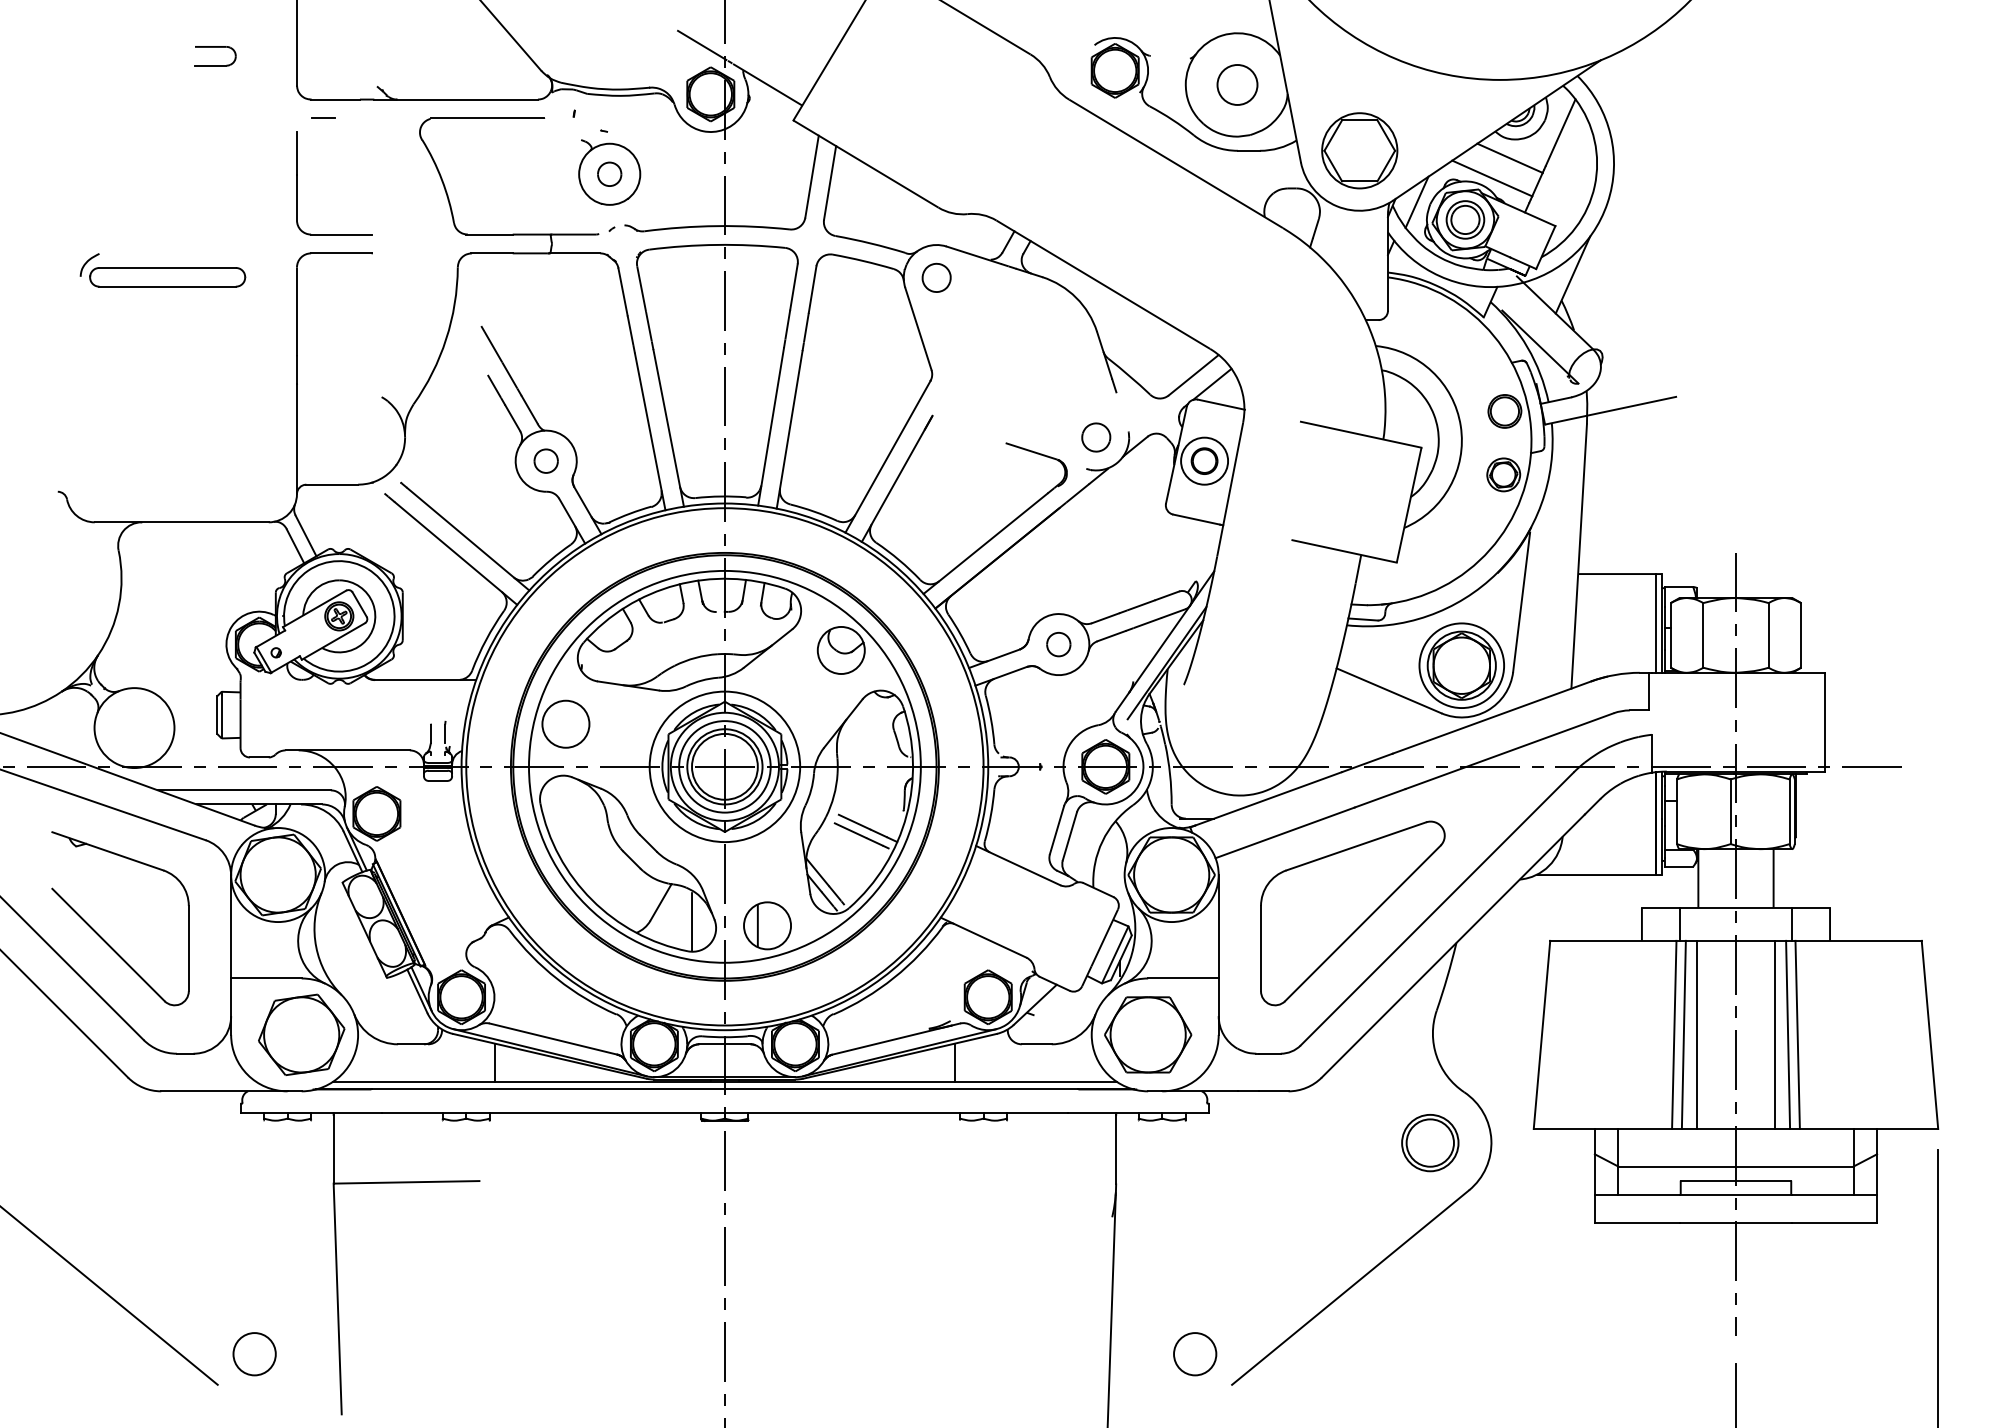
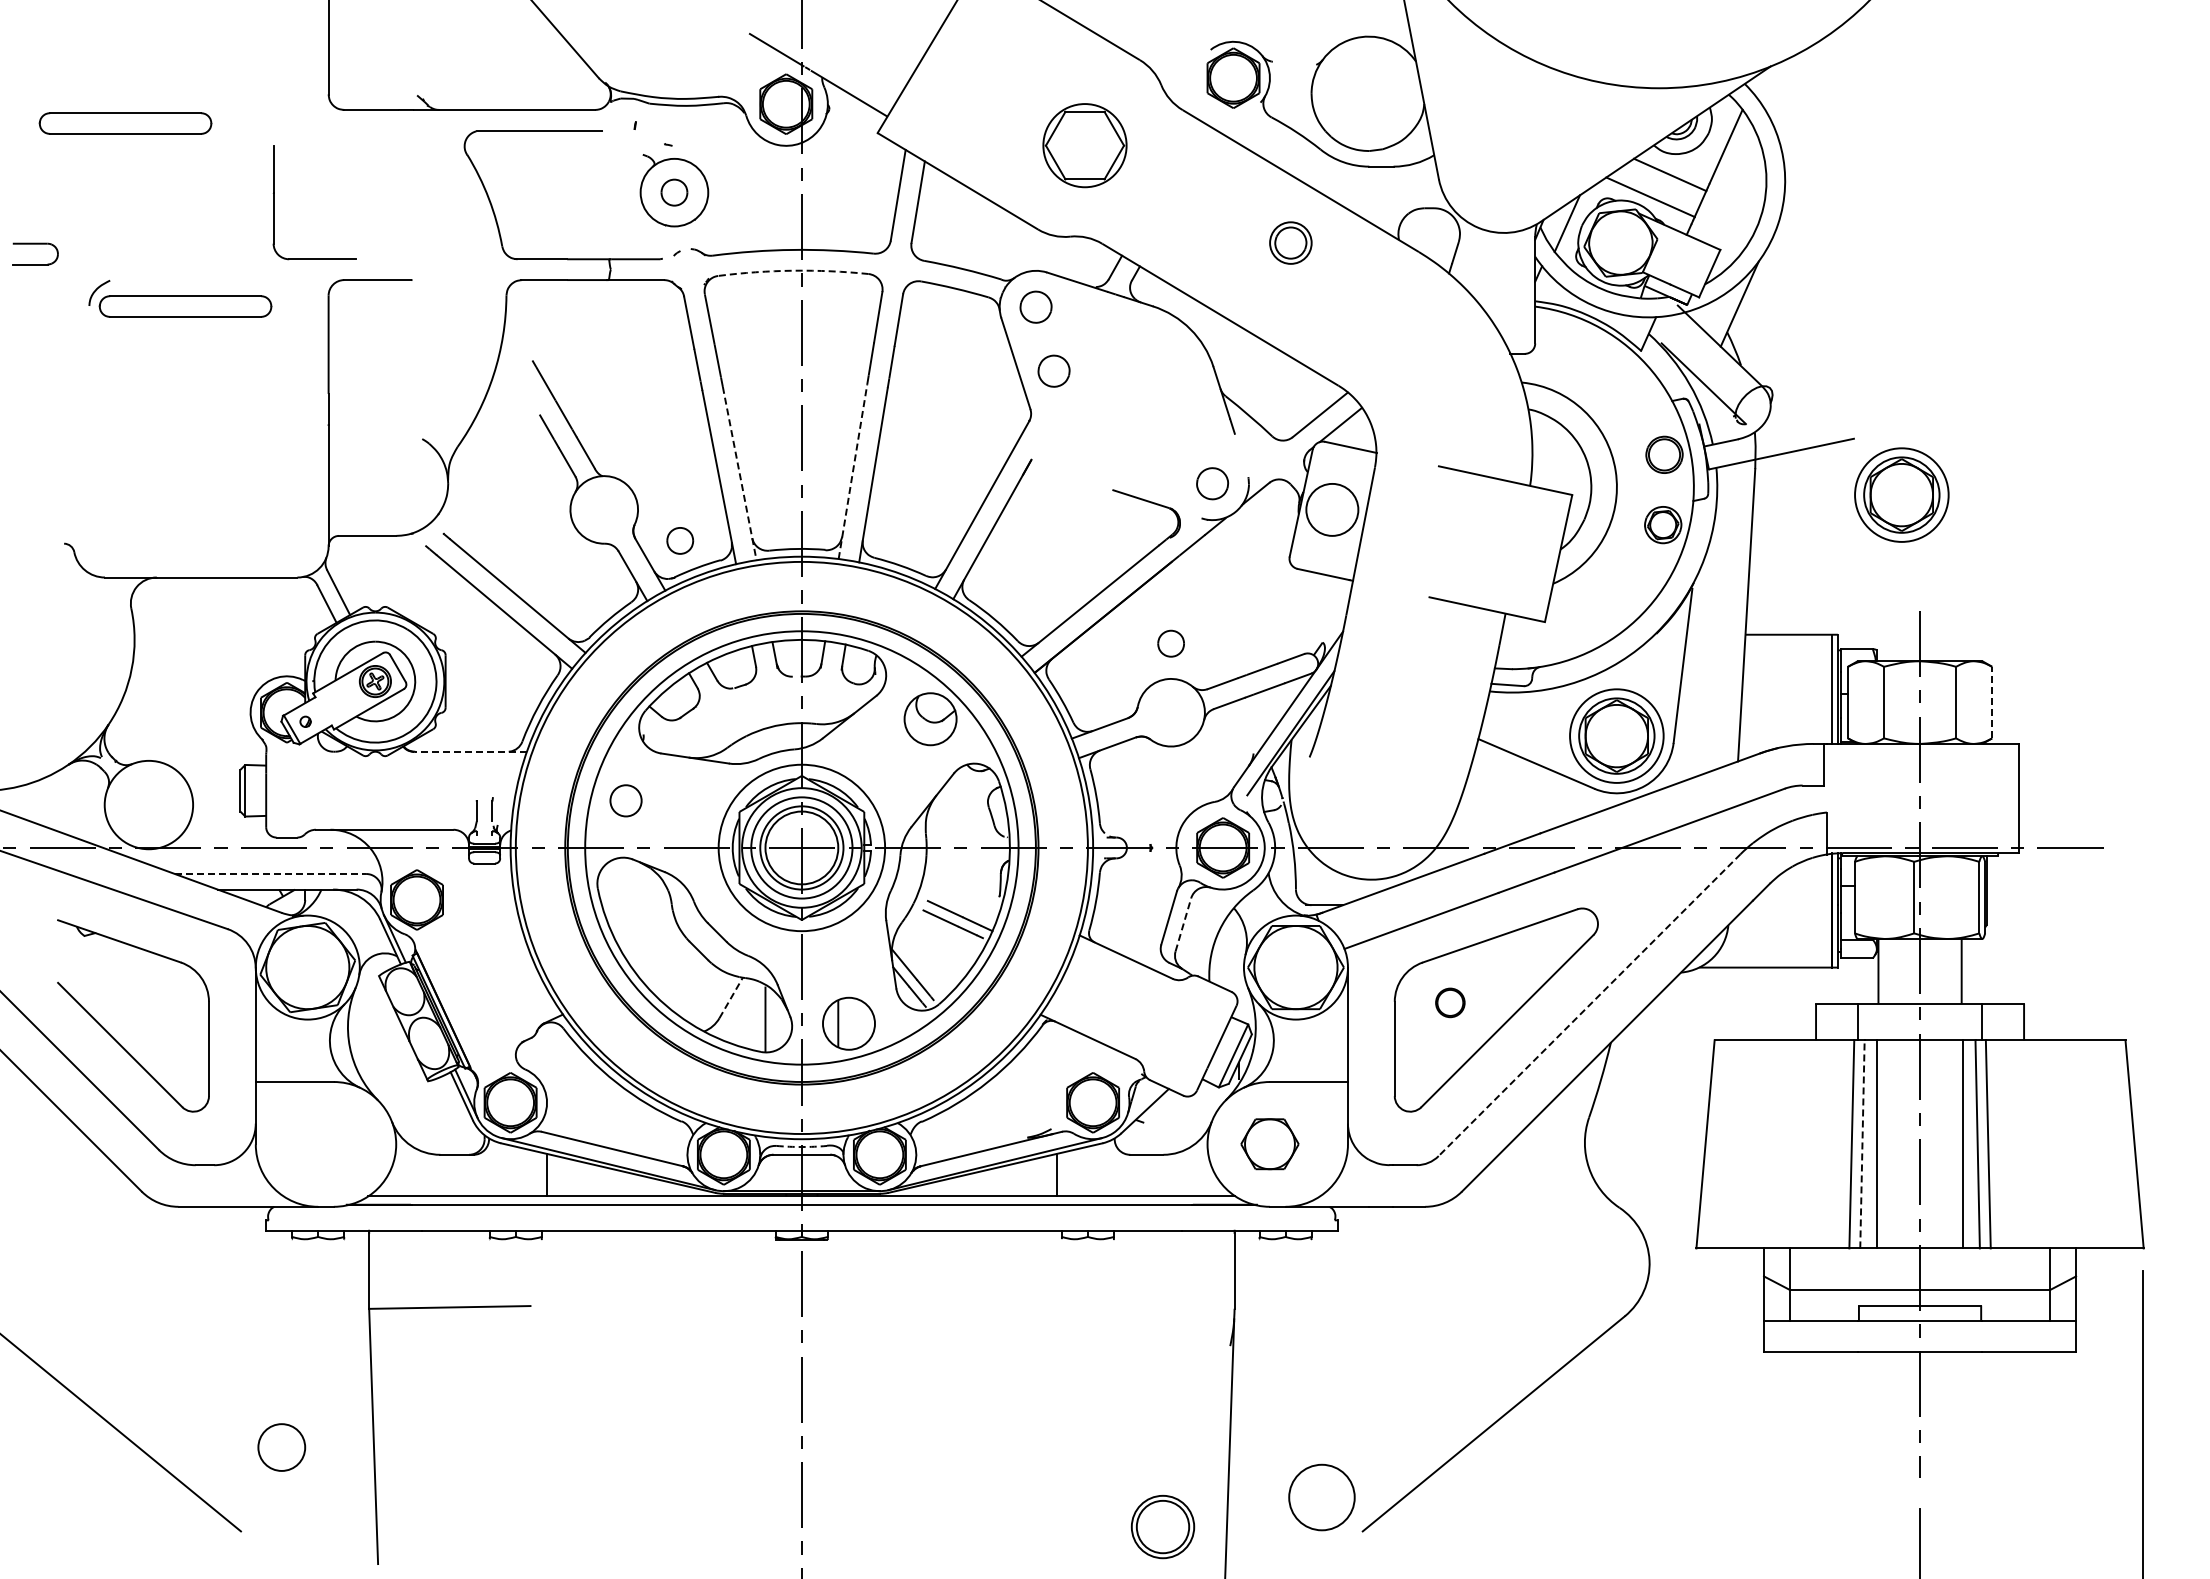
part: (215, 47) -> (35, 244), moved
circle: (1237, 84) -> (1368, 93), removed
part: (113, 111) -> (125, 123), added
line: (323, 118) -> (357, 130), removed
part: (1359, 150) -> (1084, 145), moved
part: (297, 183) -> (274, 202), moved
part: (1465, 219) -> (1290, 242), moved
arc: (717, 244) -> (793, 270), solid -> dashed
part: (952, 335) -> (1053, 370), added
line: (771, 426) -> (853, 471), solid -> dashed
line: (668, 429) -> (739, 474), solid -> dashed
part: (1719, 447) -> (1901, 494), added
part: (546, 460) -> (680, 540), moved
part: (1204, 460) -> (1450, 1002), moved
line: (1801, 635) -> (1992, 702), solid -> dashed
part: (1058, 644) -> (1170, 643), moved
line: (426, 679) -> (471, 751), solid -> dashed
circle: (566, 723) -> (626, 800), size x0.6
line: (244, 789) -> (270, 873), solid -> dashed
line: (1069, 836) -> (1183, 924), solid -> dashed
line: (661, 902) -> (731, 997), solid -> dashed
line: (1437, 909) -> (1589, 1005), solid -> dashed
part: (301, 1034) -> (333, 1144), removed
part: (1147, 1034) -> (1269, 1143), size x0.6
line: (1683, 1034) -> (1862, 1143), solid -> dashed
arc: (724, 1037) -> (801, 1147), solid -> dashed
part: (1429, 1143) -> (1162, 1527), moved
circle: (254, 1354) -> (281, 1447), moved
circle: (1194, 1354) -> (1321, 1497), size x1.4

